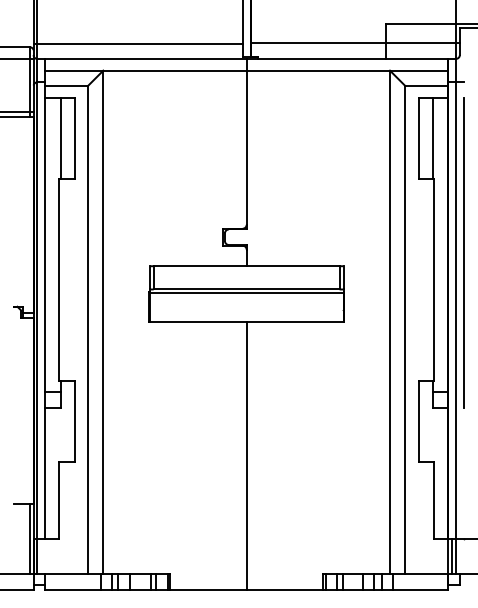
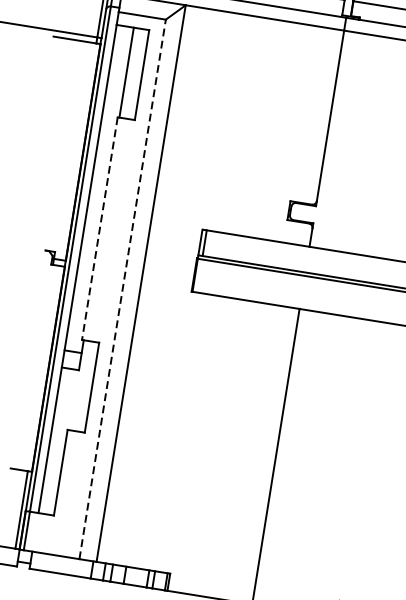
line: (59, 279) -> (100, 228), solid -> dashed
line: (87, 329) -> (122, 288), solid -> dashed

